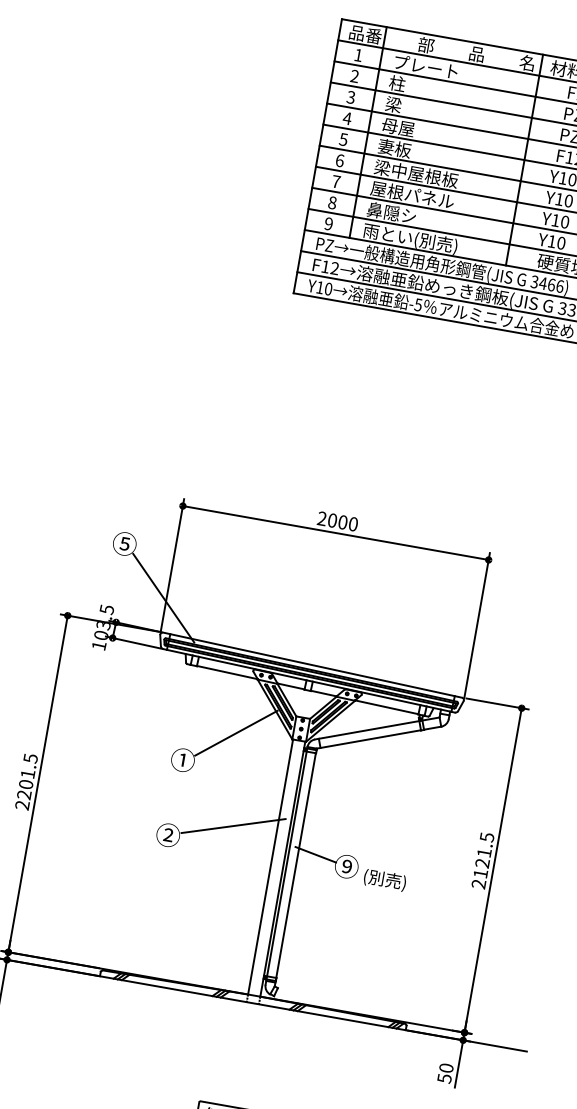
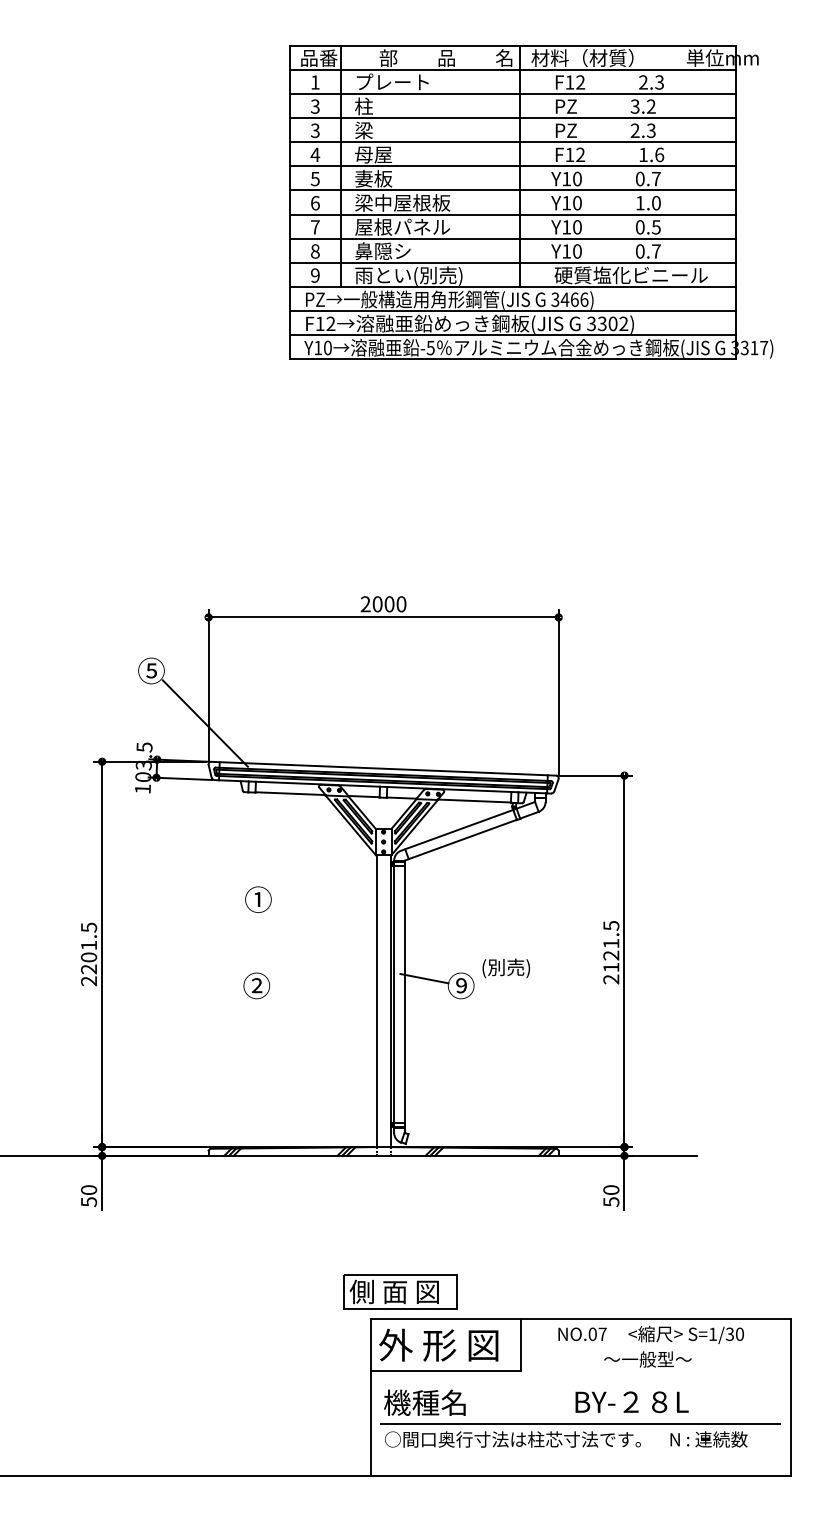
text: (354, 76) -> (315, 106), 2 -> 3
line: (236, 733) -> (312, 859), removed
line: (233, 825) -> (327, 962), removed
text: (385, 880) -> (506, 968), moved

